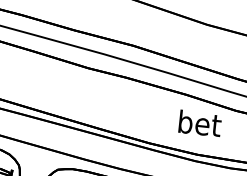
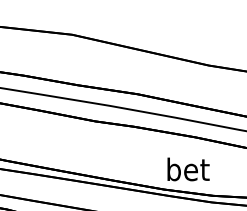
text: (200, 123) -> (188, 169), moved

